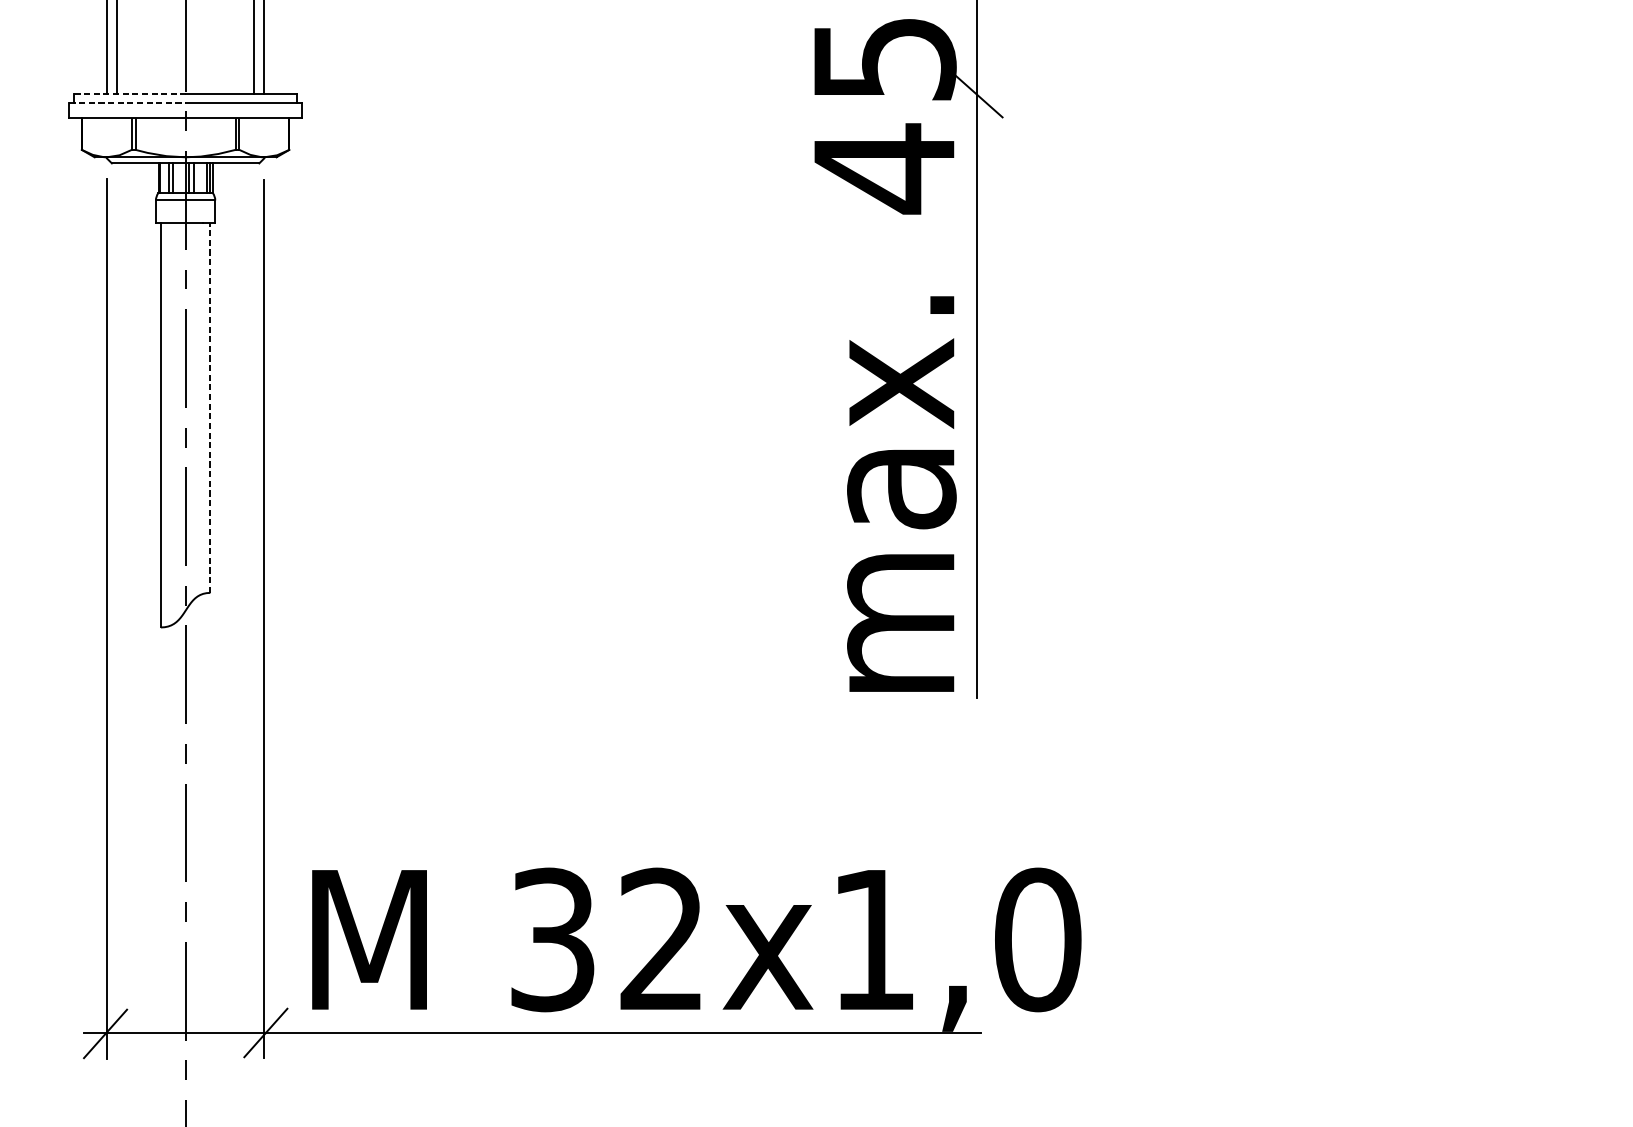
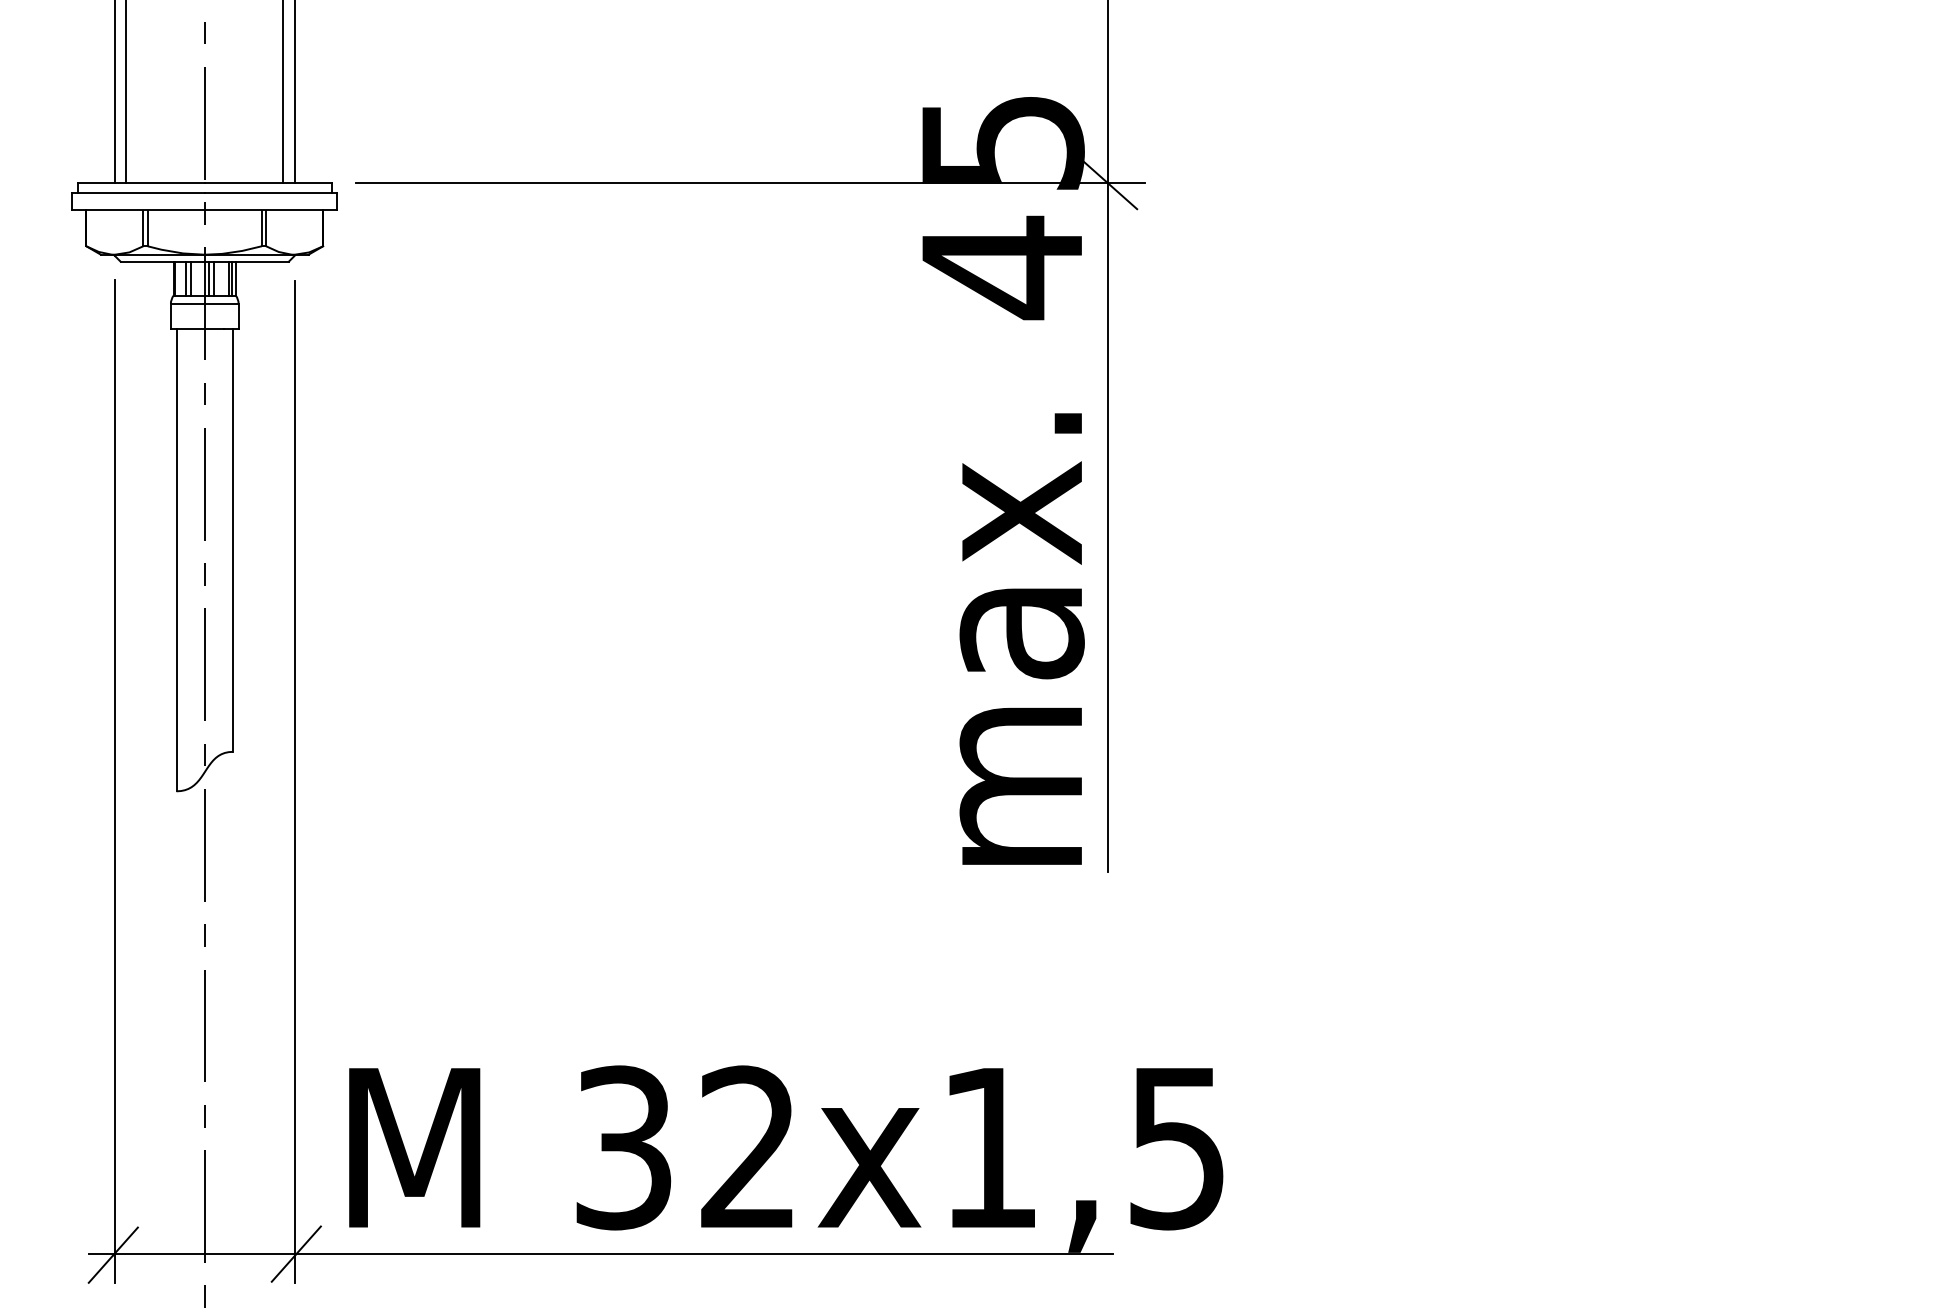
line: (130, 94) -> (141, 182), dashed -> solid
line: (662, 94) -> (749, 182), added
line: (127, 102) -> (138, 192), dashed -> solid
line: (209, 407) -> (232, 540), dashed -> solid
text: (1037, 939) -> (1177, 1147), 32x1,0 -> 32x1,5

